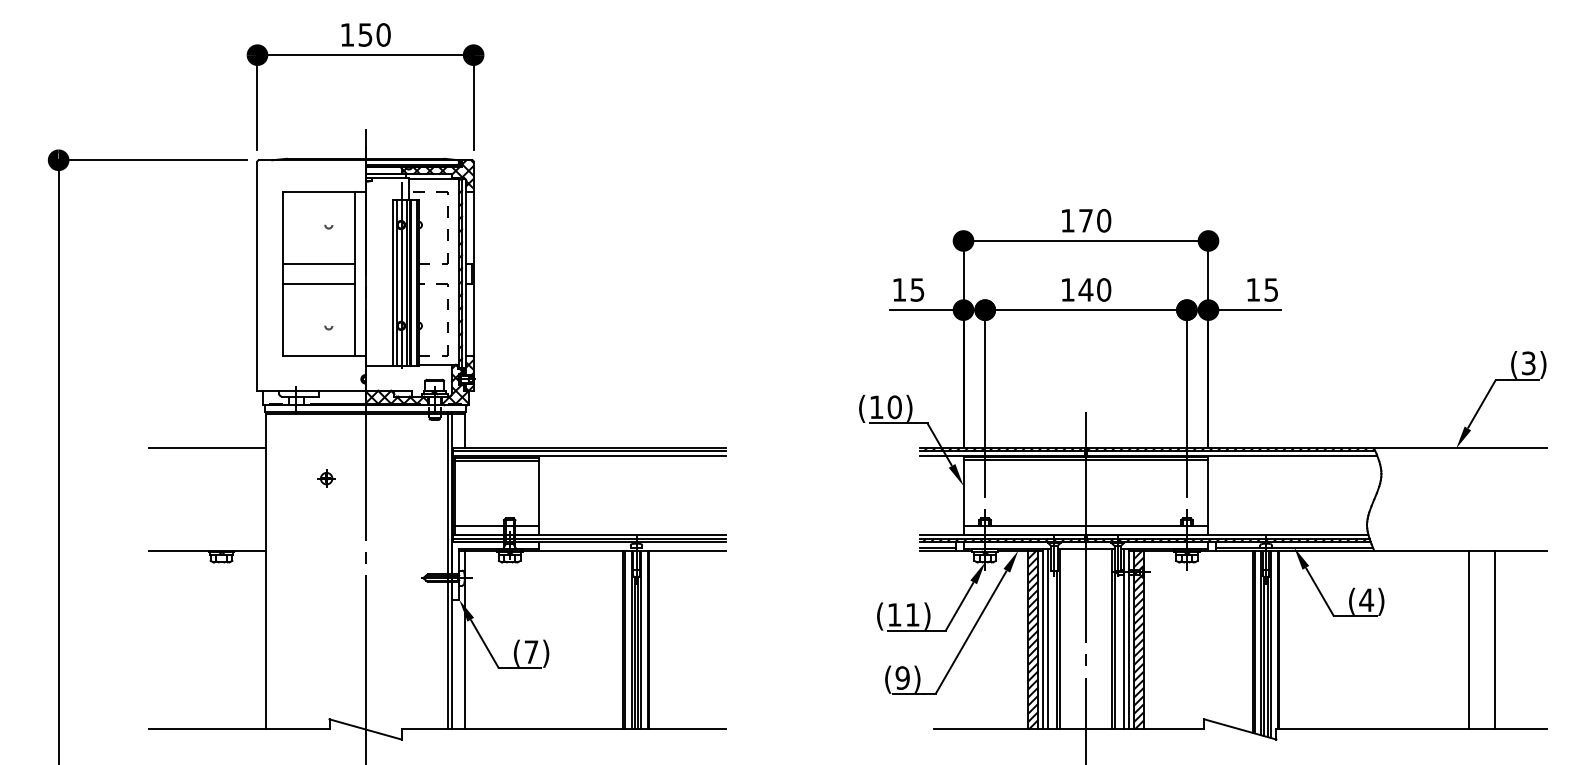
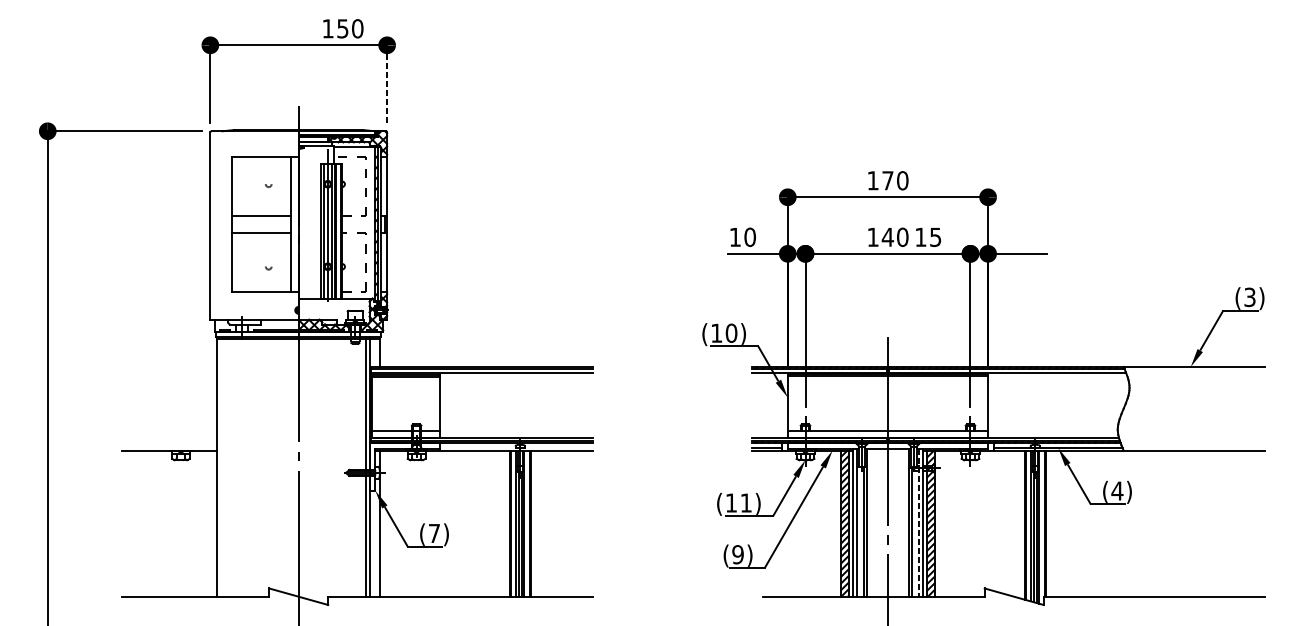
text: (365, 34) -> (342, 28), moved
line: (473, 102) -> (387, 84), solid -> dashed
text: (917, 289) -> (750, 236), 15 -> 10
text: (1262, 289) -> (928, 236), moved
line: (207, 448) -> (169, 366), removed
part: (326, 478) -> (266, 391), removed
line: (1124, 639) -> (919, 523), solid -> dashed
line: (1469, 639) -> (1201, 523), removed
line: (1495, 639) -> (1222, 523), removed

